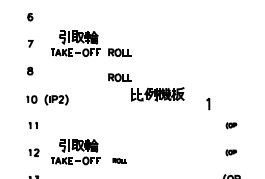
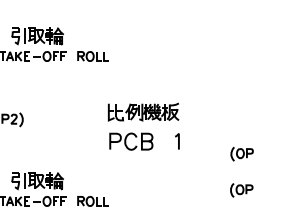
part: (119, 77) -> (92, 89), removed
line: (208, 103) -> (177, 140), moved
part: (148, 116) -> (130, 141), added
part: (231, 125) -> (242, 153), size x1.67
part: (231, 152) -> (242, 190), size x1.67
part: (119, 160) -> (92, 200), size x1.67

